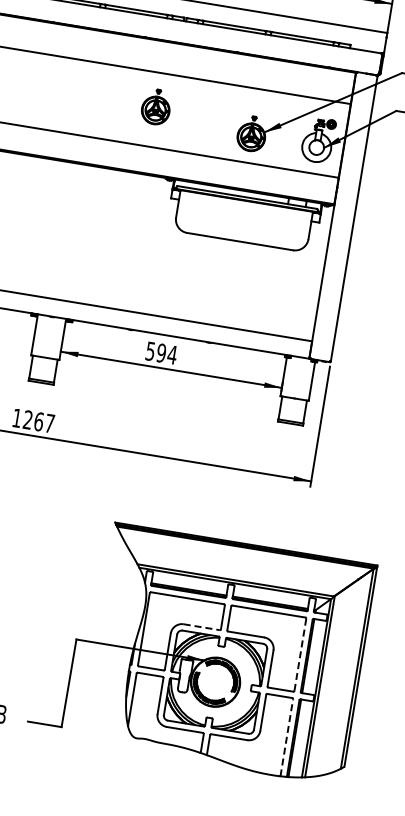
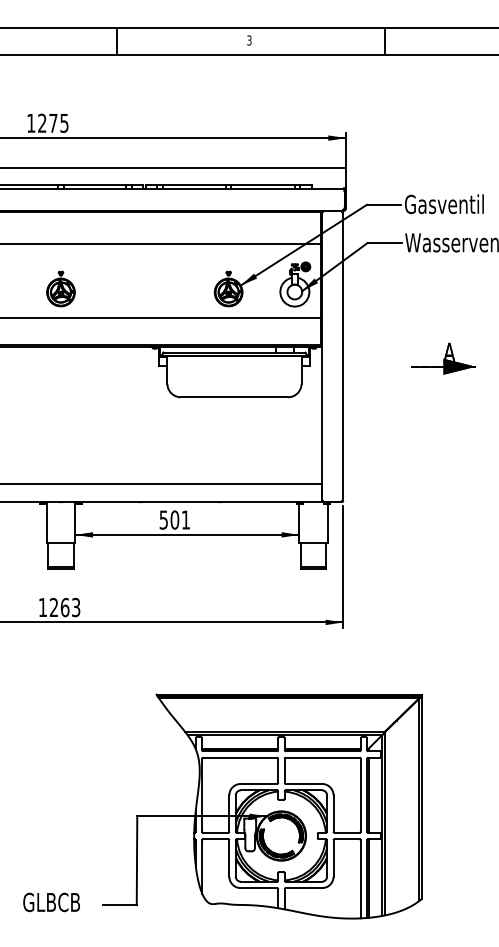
part: (155, 106) -> (60, 288), moved
text: (167, 353) -> (180, 519), 594 -> 501
text: (50, 423) -> (76, 607), 1267 -> 1263
line: (202, 626) -> (259, 783), dashed -> solid
line: (300, 654) -> (360, 794), dashed -> solid
line: (286, 736) -> (360, 878), dashed -> solid

